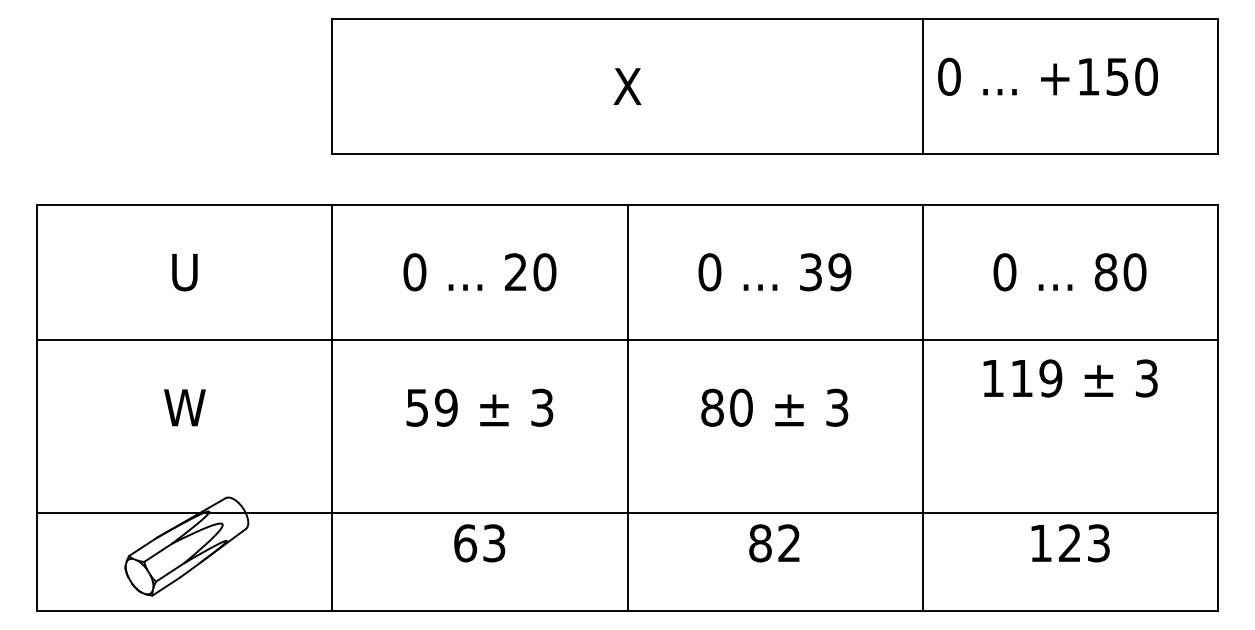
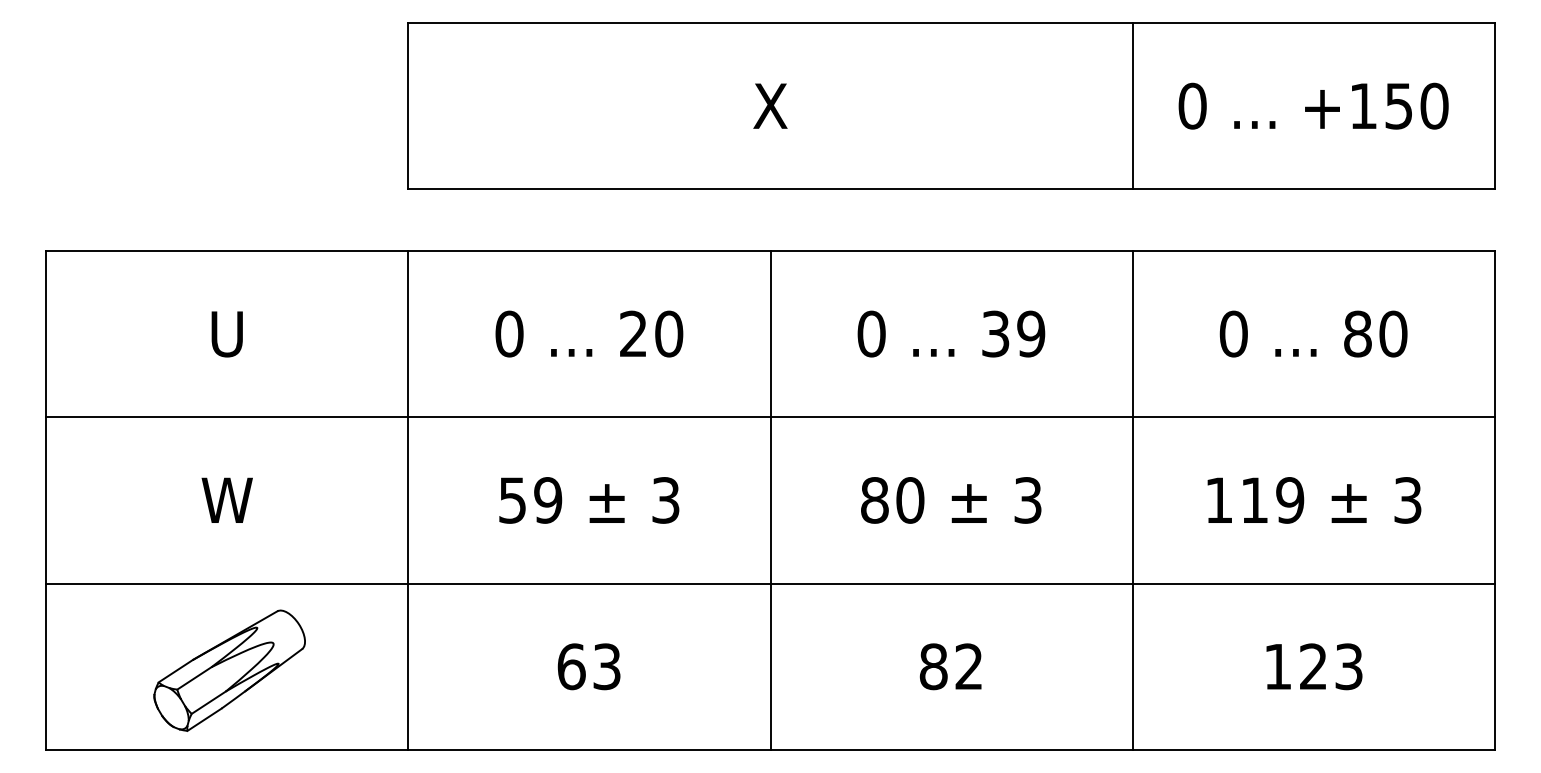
text: (1047, 76) -> (1313, 105), moved
text: (1070, 378) -> (1314, 500), moved
line: (627, 512) -> (770, 583), moved

